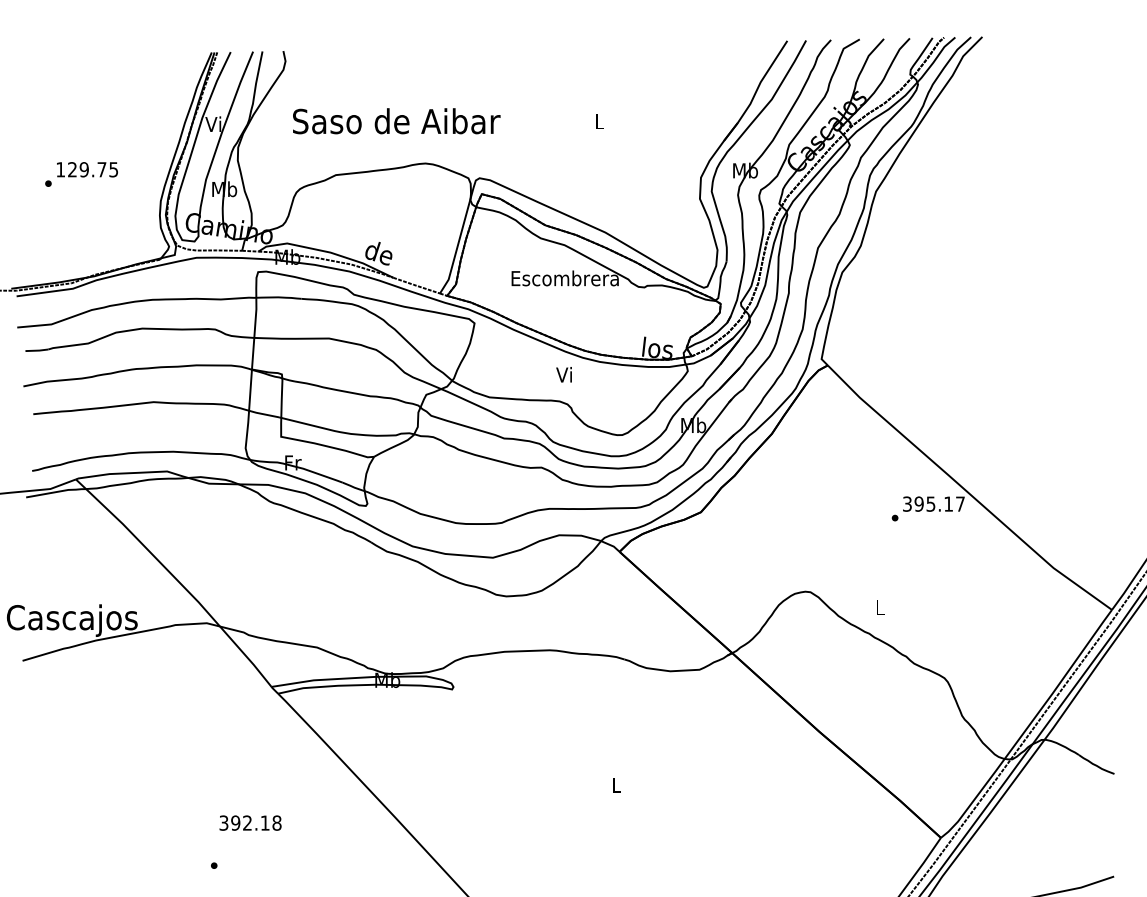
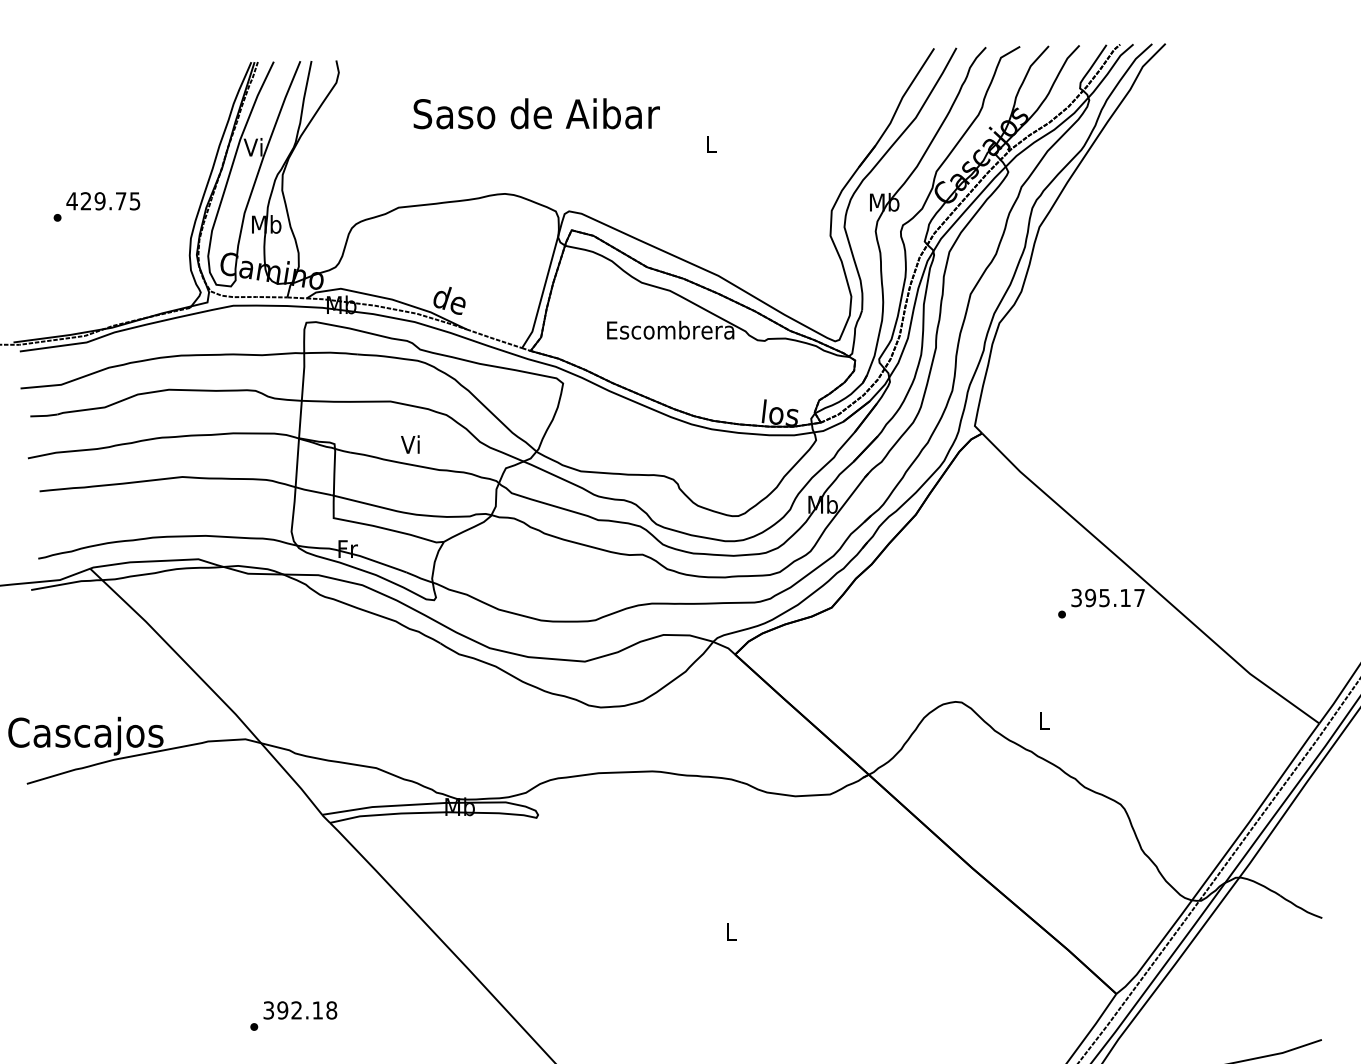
text: (396, 121) -> (536, 113), moved
text: (60, 169) -> (71, 201), 129.75 -> 429.75
text: (564, 374) -> (410, 444), moved
text: (250, 823) -> (300, 1010), moved

